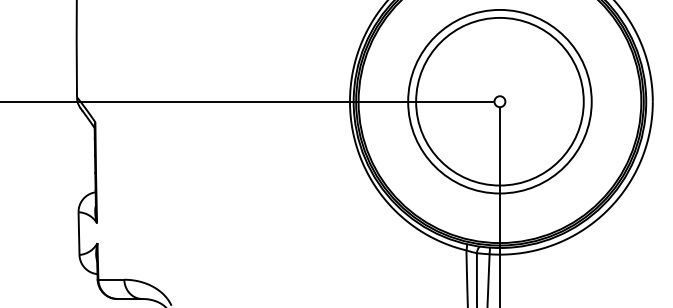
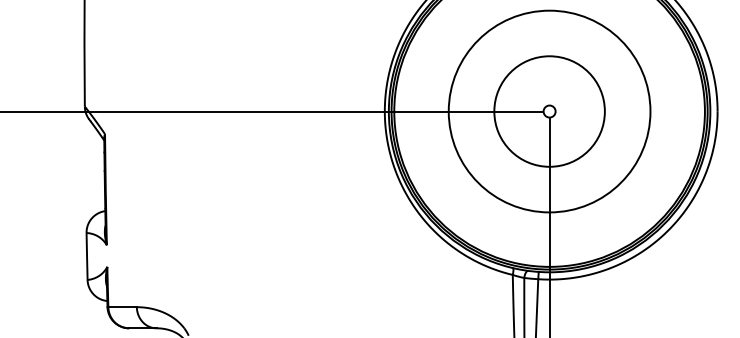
circle: (499, 101) -> (549, 111), size x0.6

